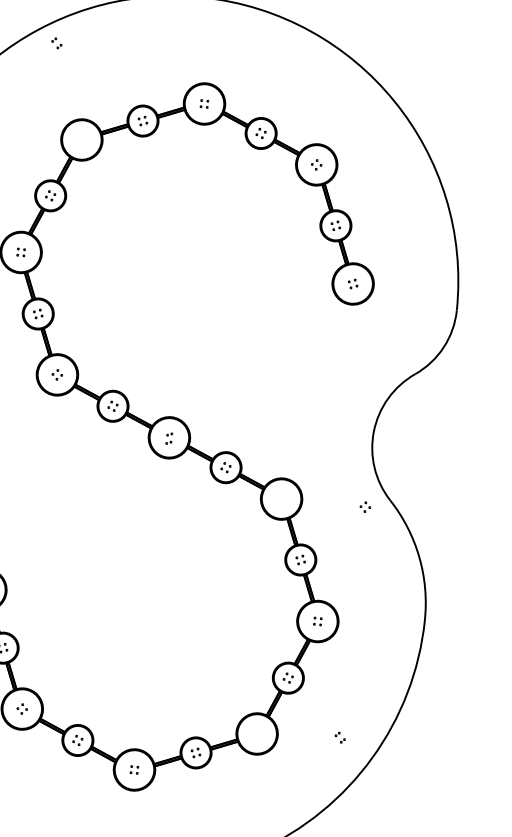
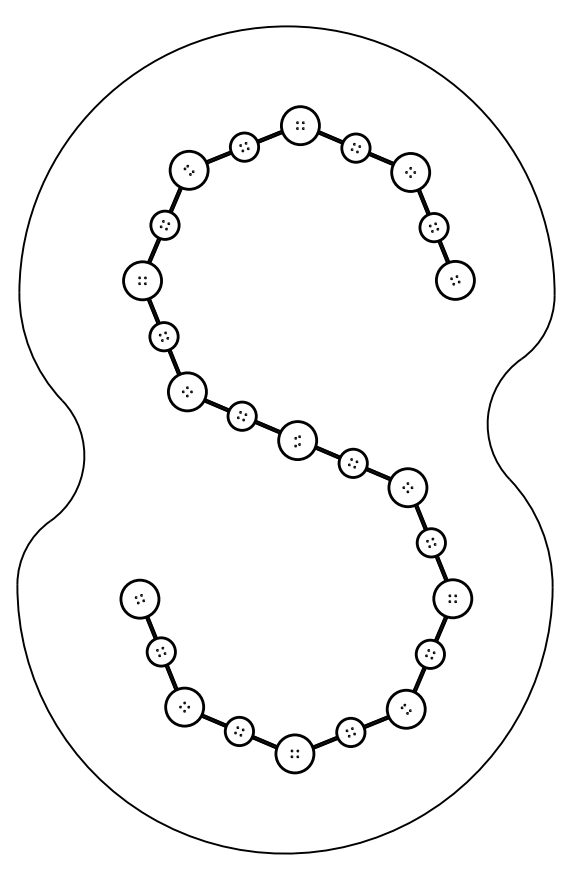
part: (56, 42) -> (188, 169), moved
part: (364, 506) -> (407, 487), moved
part: (339, 736) -> (405, 708), moved

